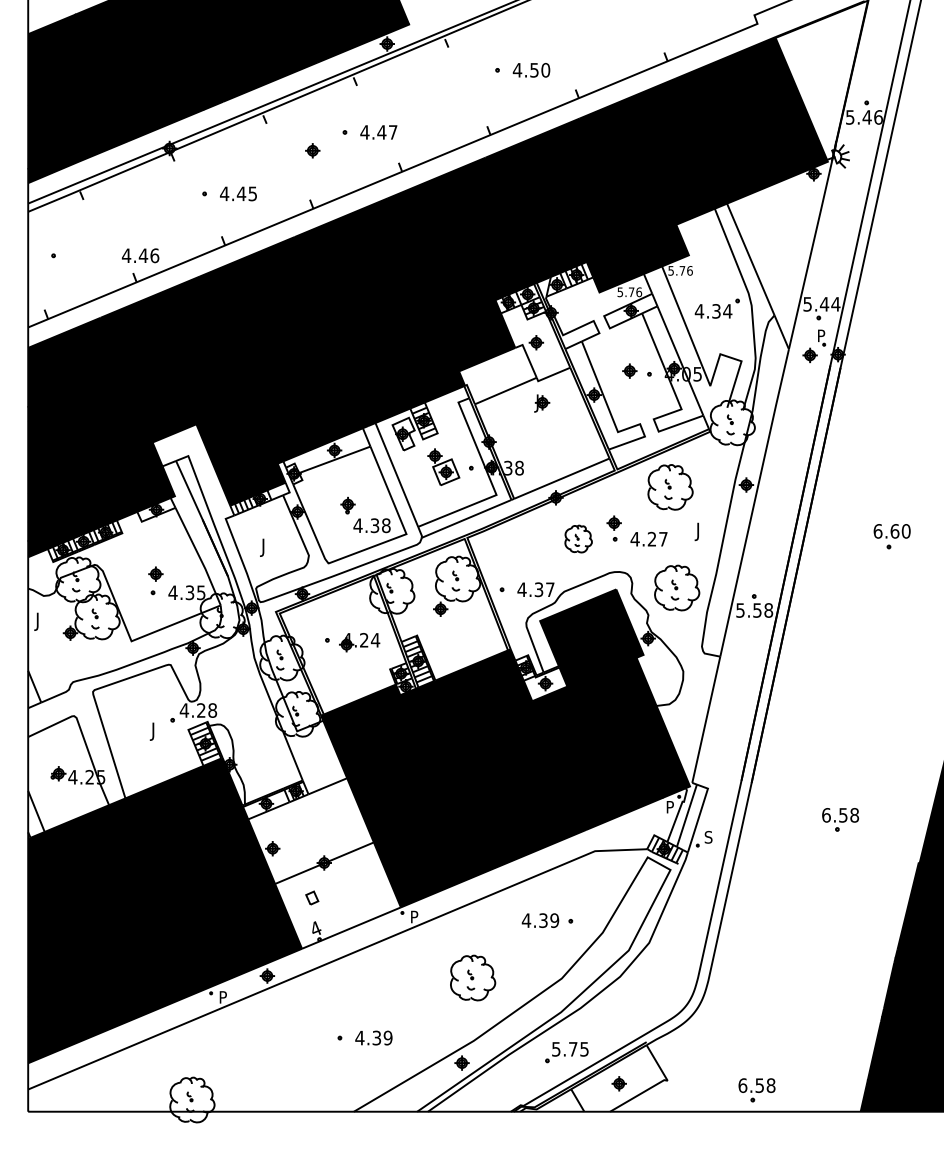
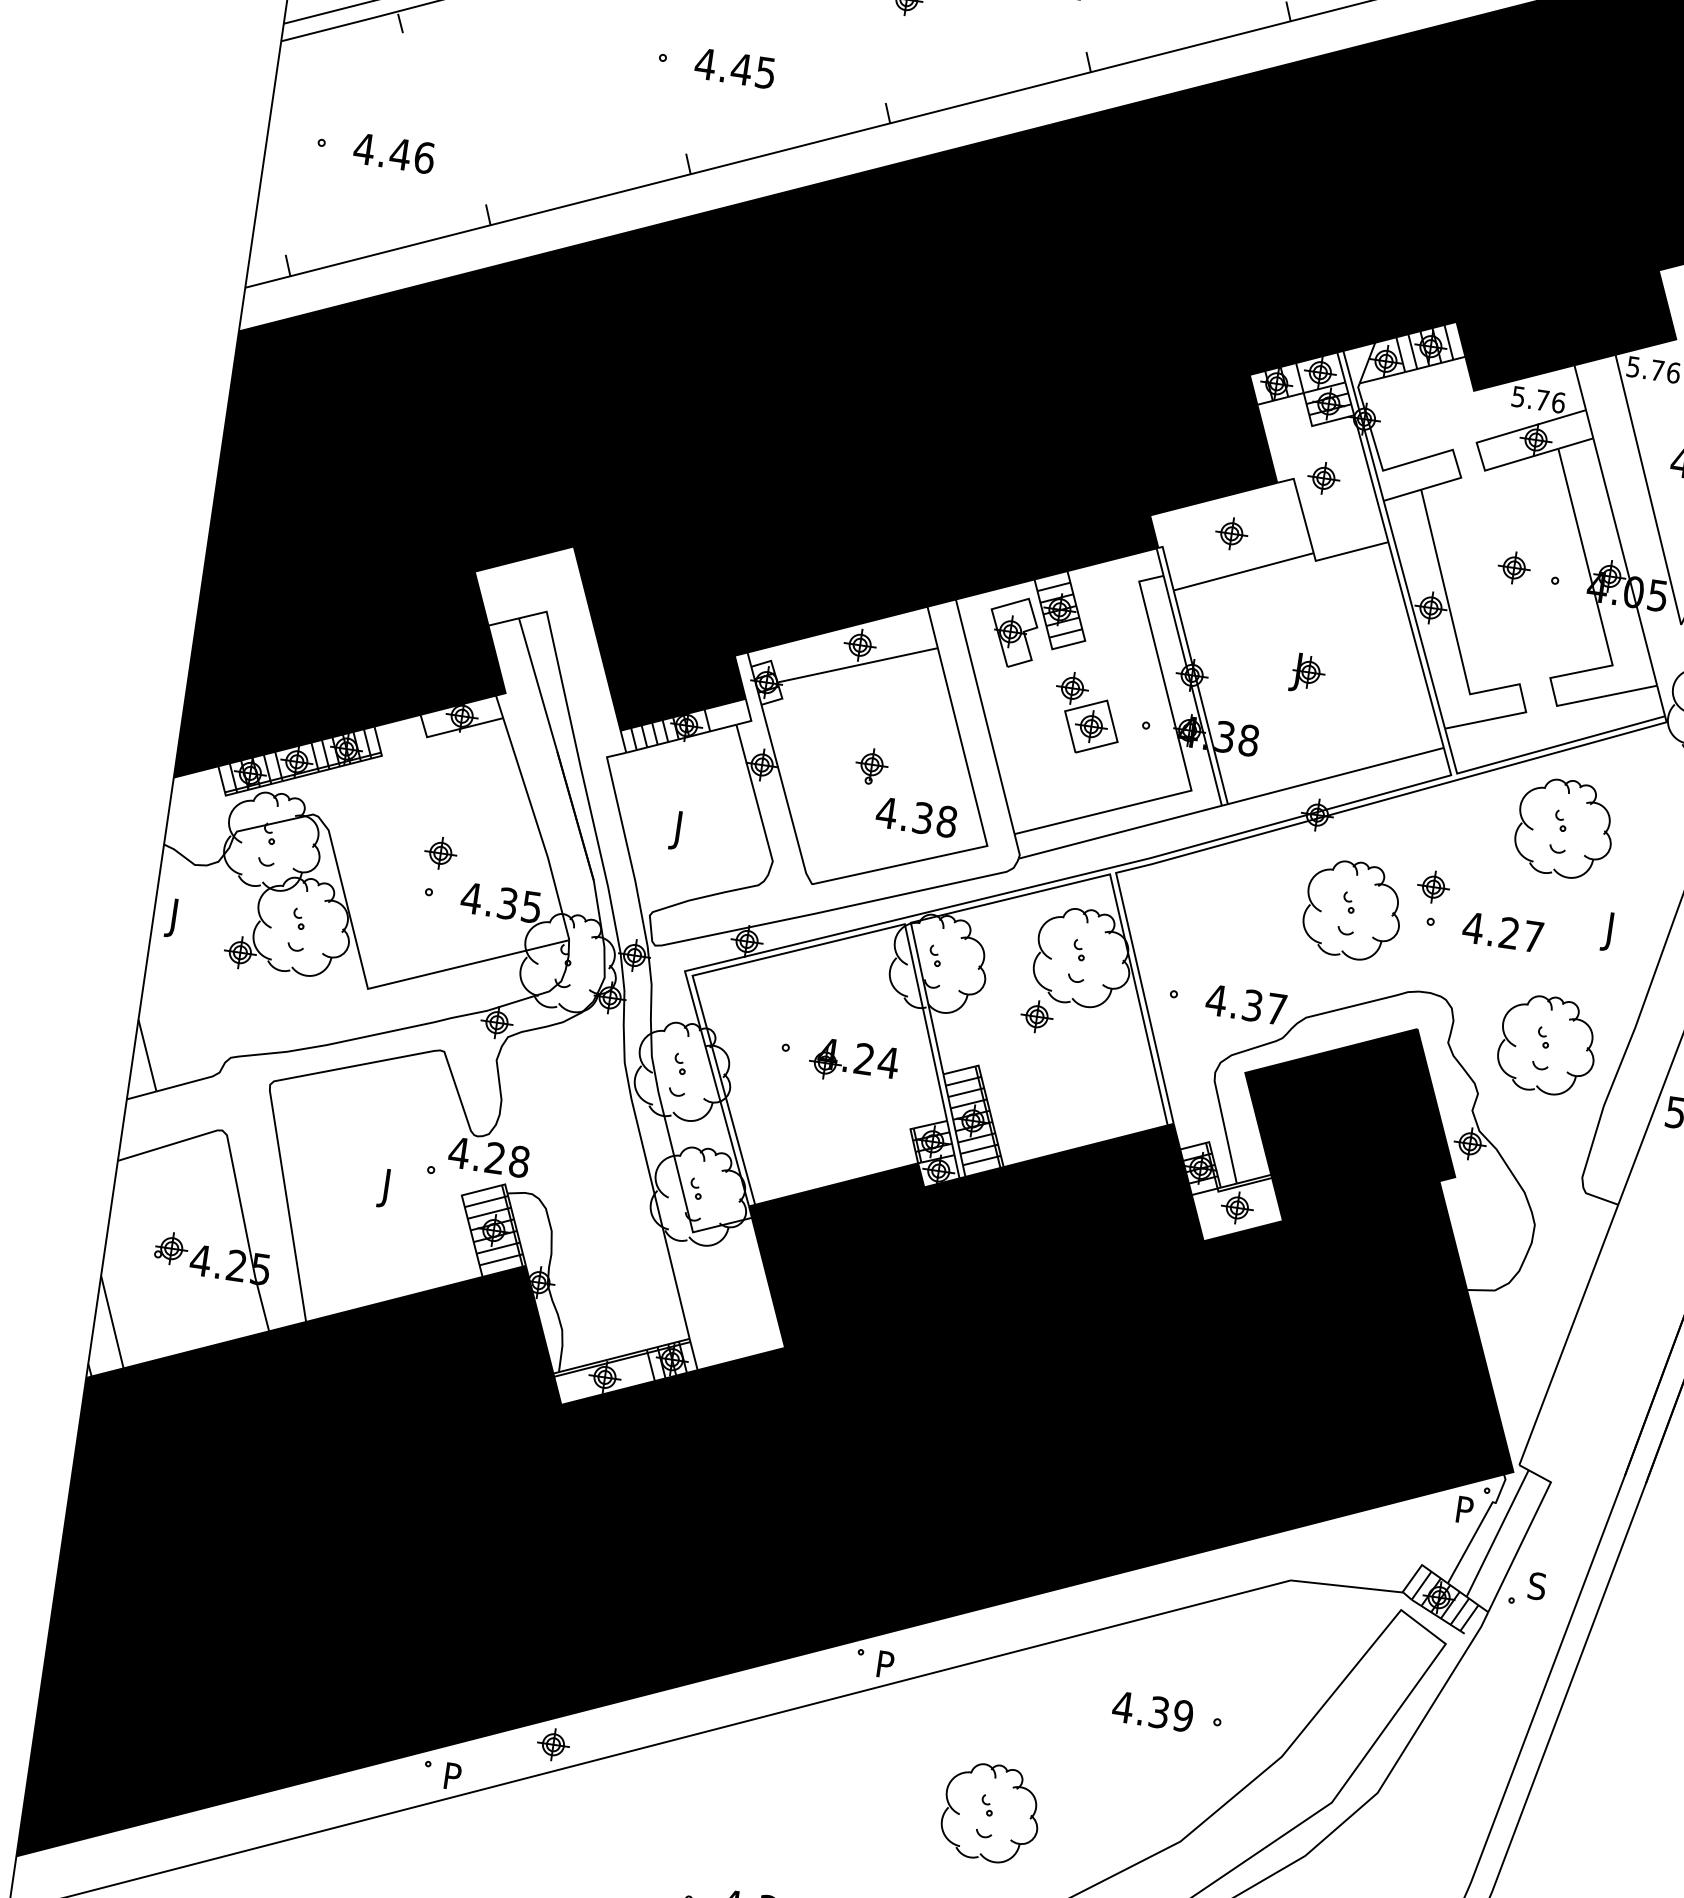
text: (140, 255) -> (394, 152), moved
part: (497, 373) -> (1231, 531), added
part: (542, 403) -> (1308, 673), moved
part: (578, 538) -> (1352, 908), size x1.67
fill: (324, 863) -> (710, 1522), added

